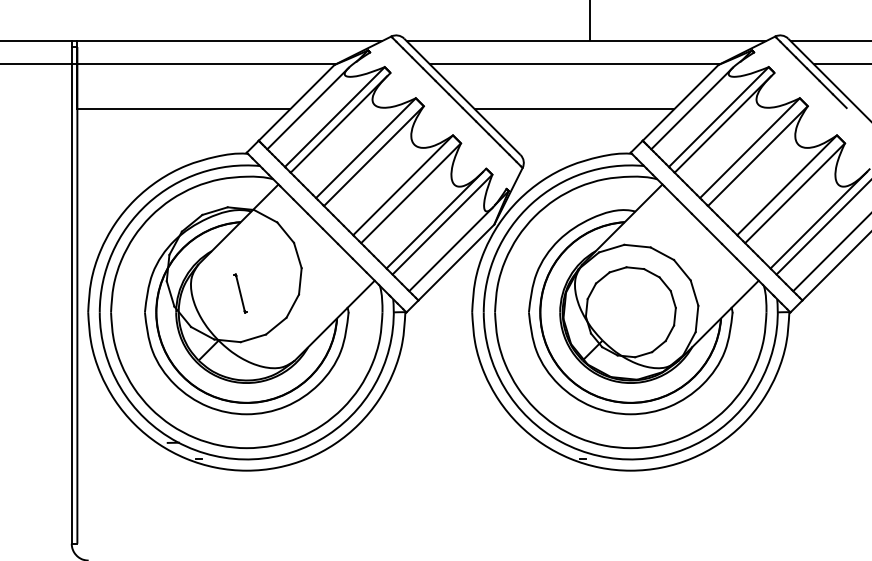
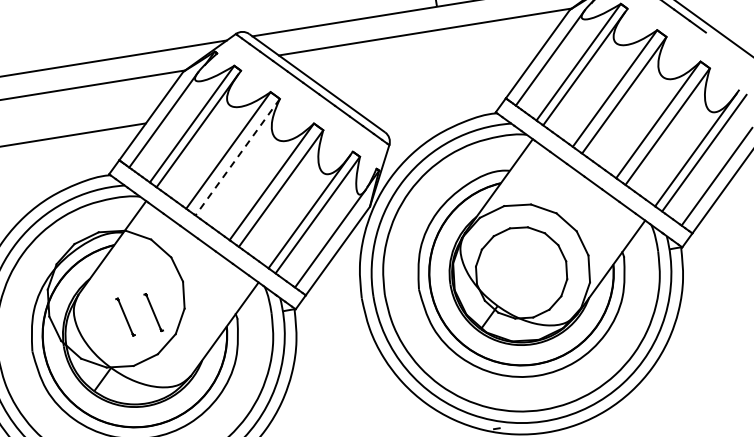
line: (574, 109) -> (432, 77), removed
line: (373, 156) -> (237, 157), solid -> dashed
part: (268, 293) -> (153, 312), added

